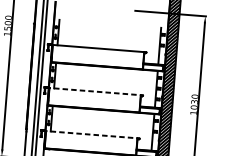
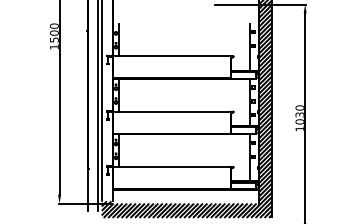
line: (94, 91) -> (171, 111), dashed -> solid
line: (91, 134) -> (171, 166), dashed -> solid

